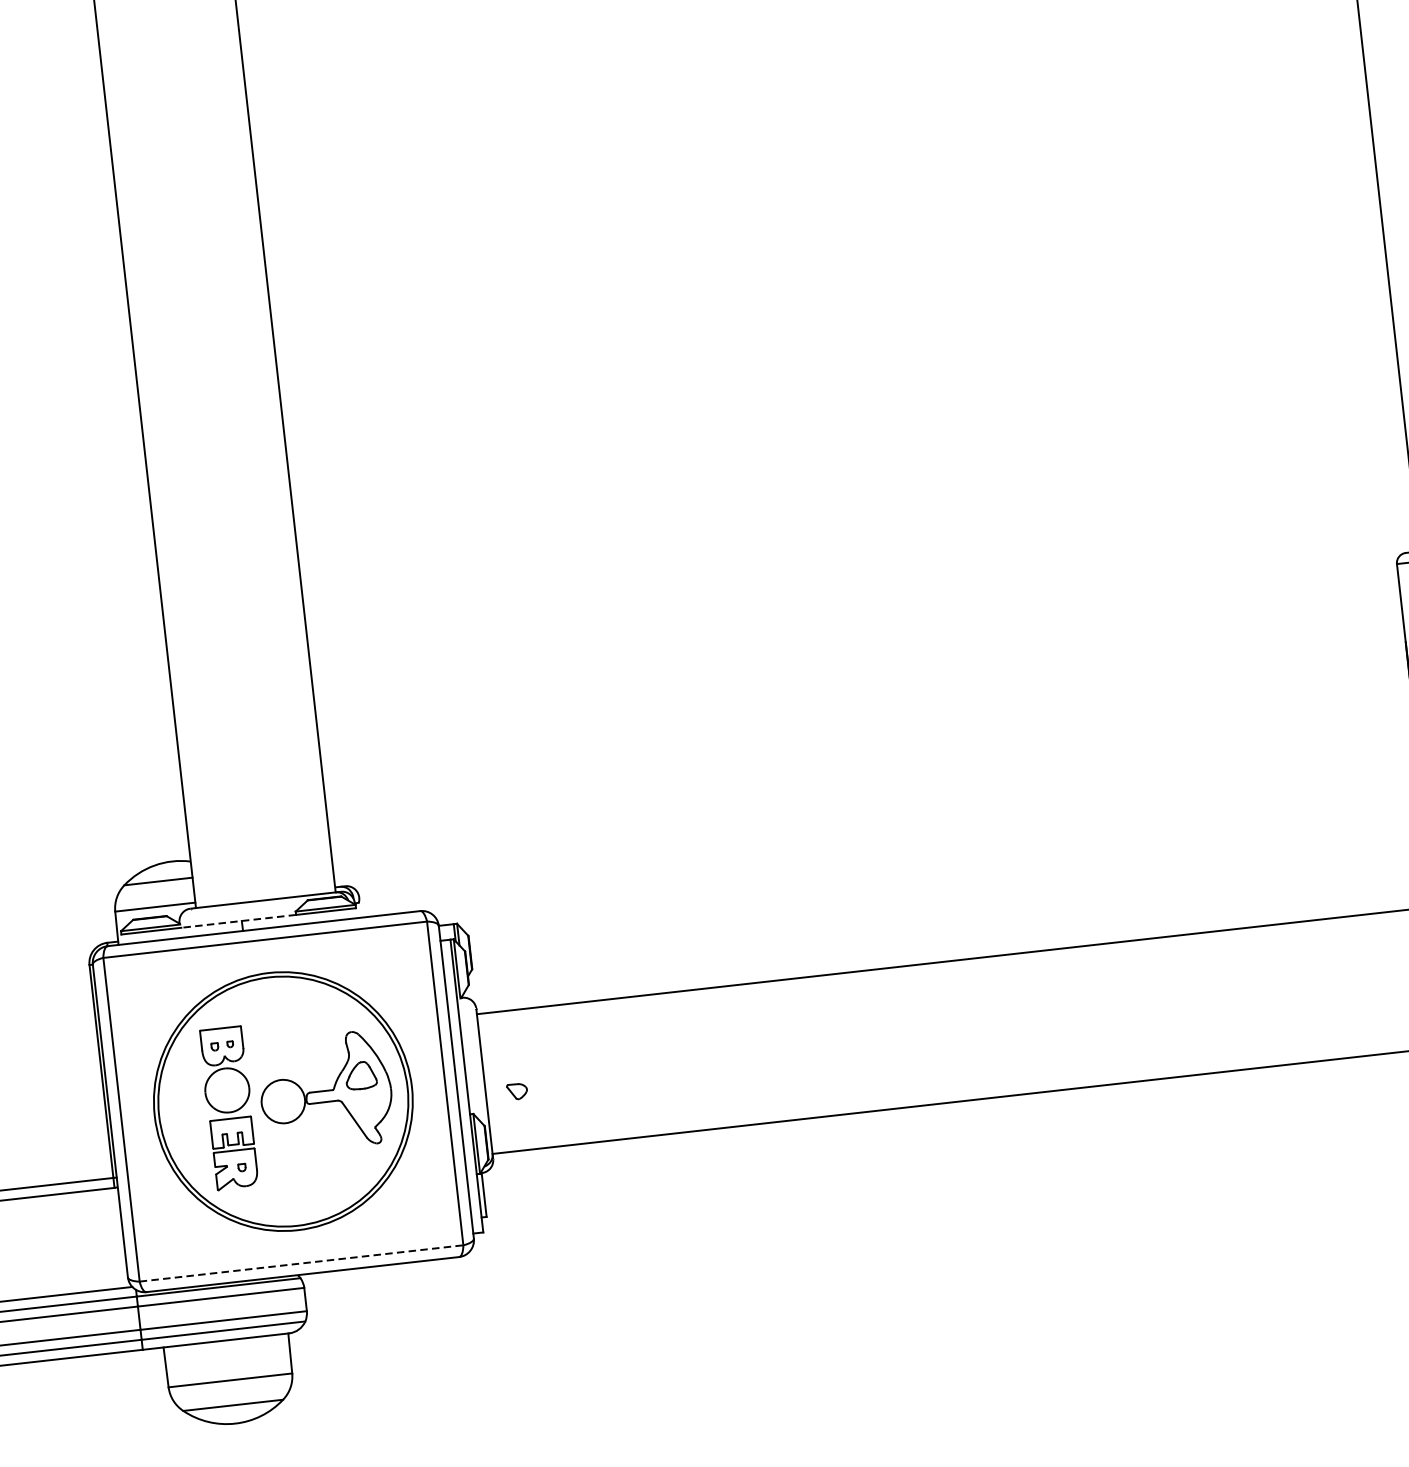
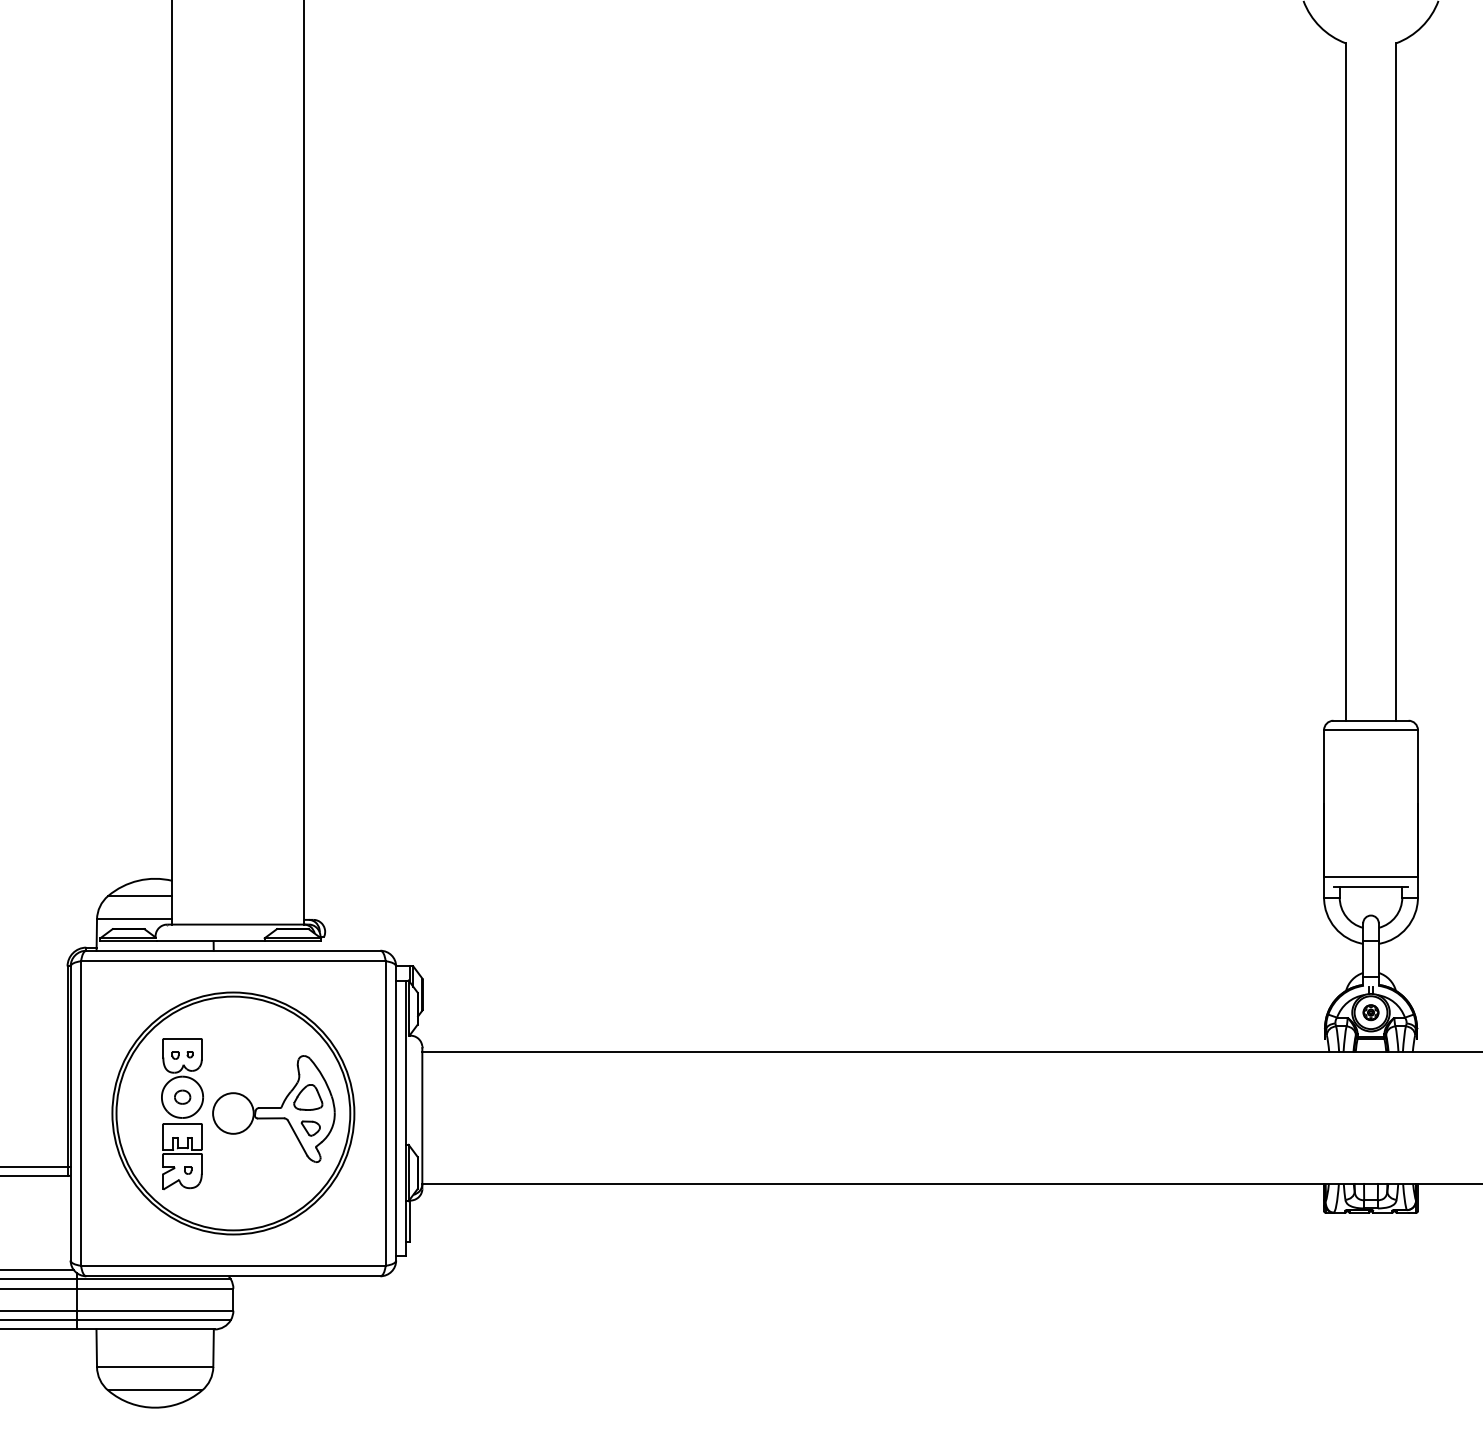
line: (238, 921) -> (210, 941), dashed -> solid
part: (227, 1089) -> (182, 1096), added
part: (516, 1091) -> (310, 1128), moved
line: (301, 1263) -> (233, 1265), dashed -> solid

